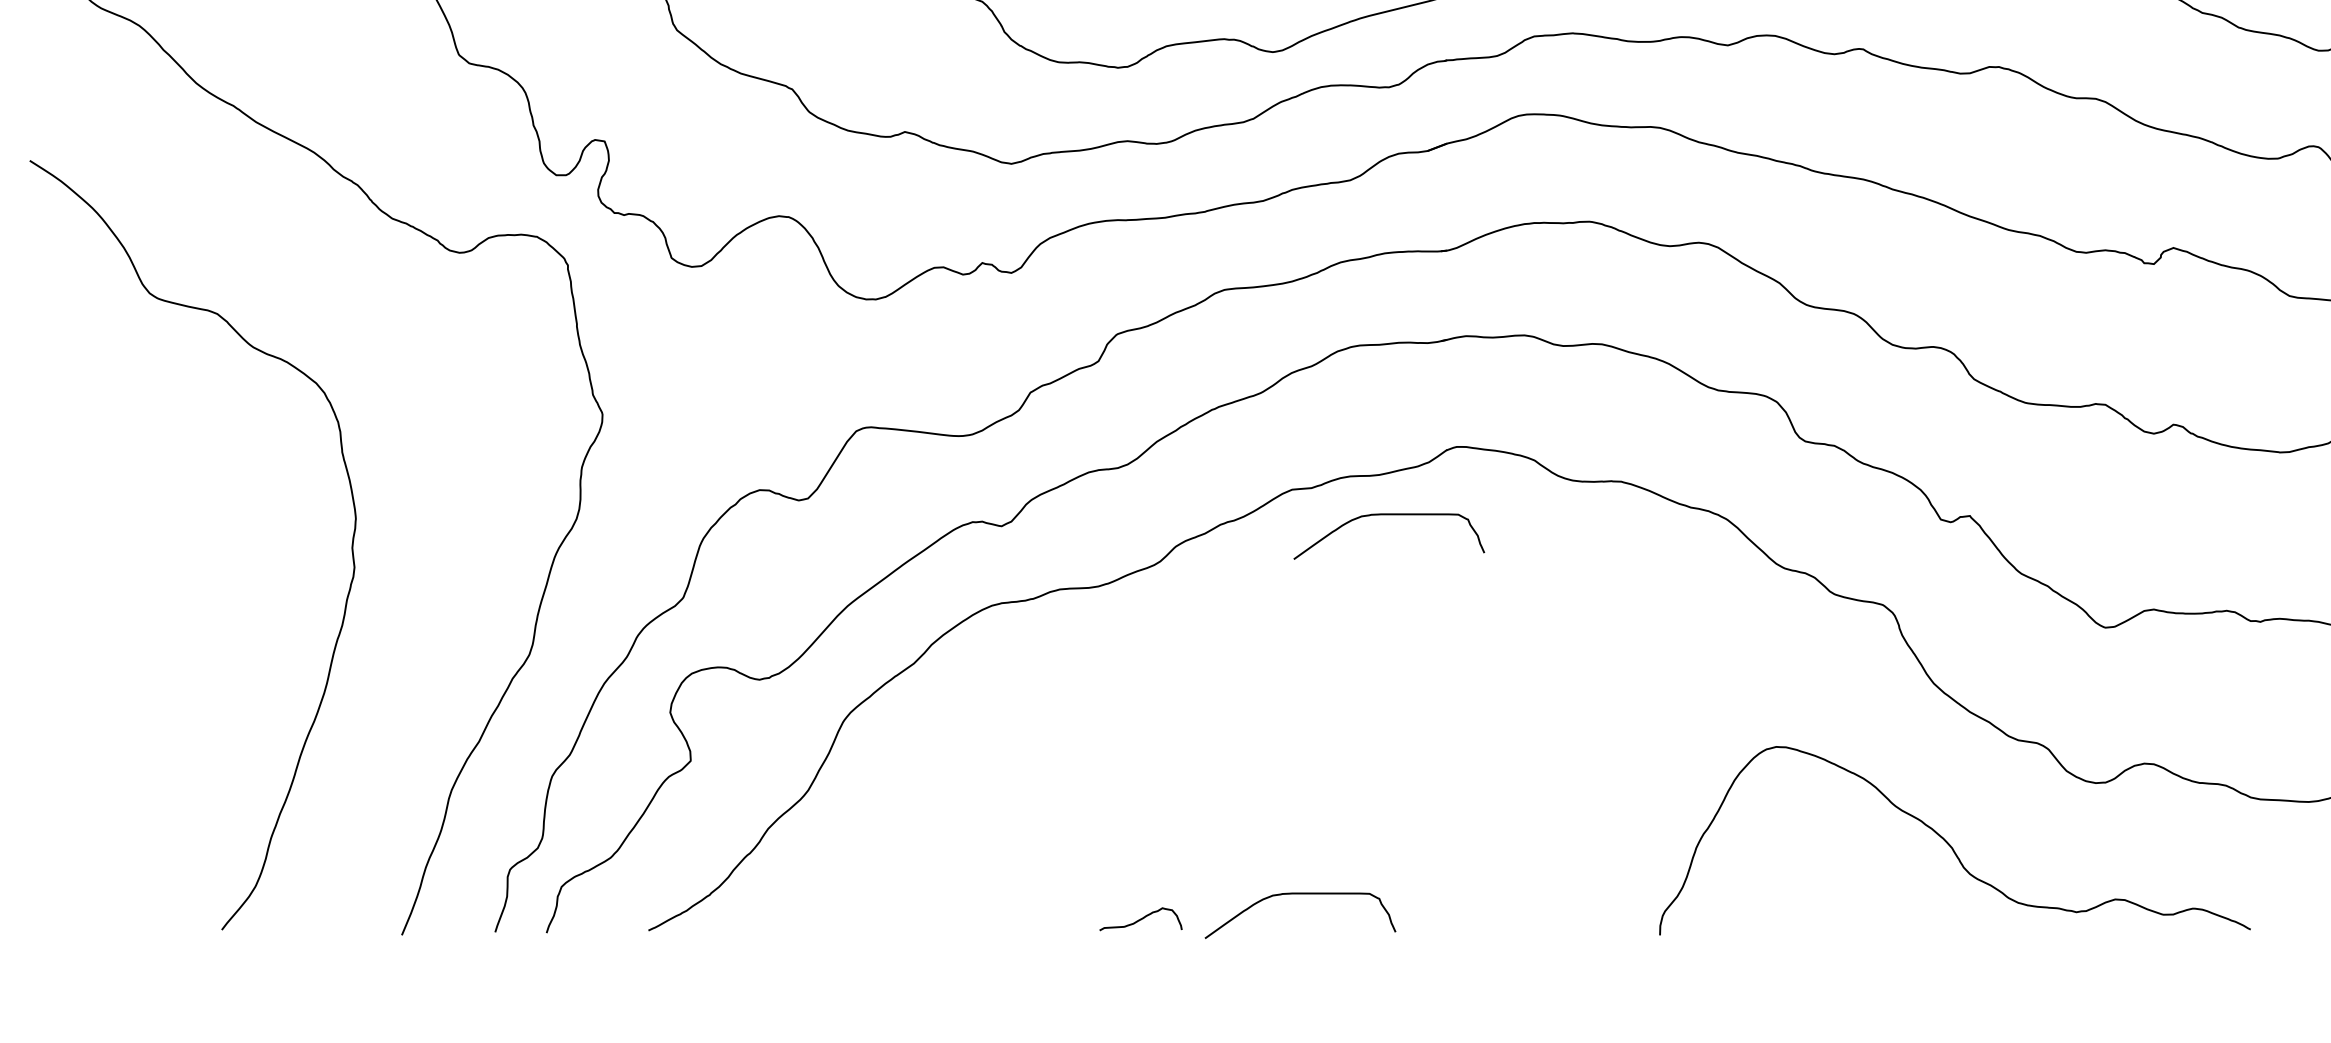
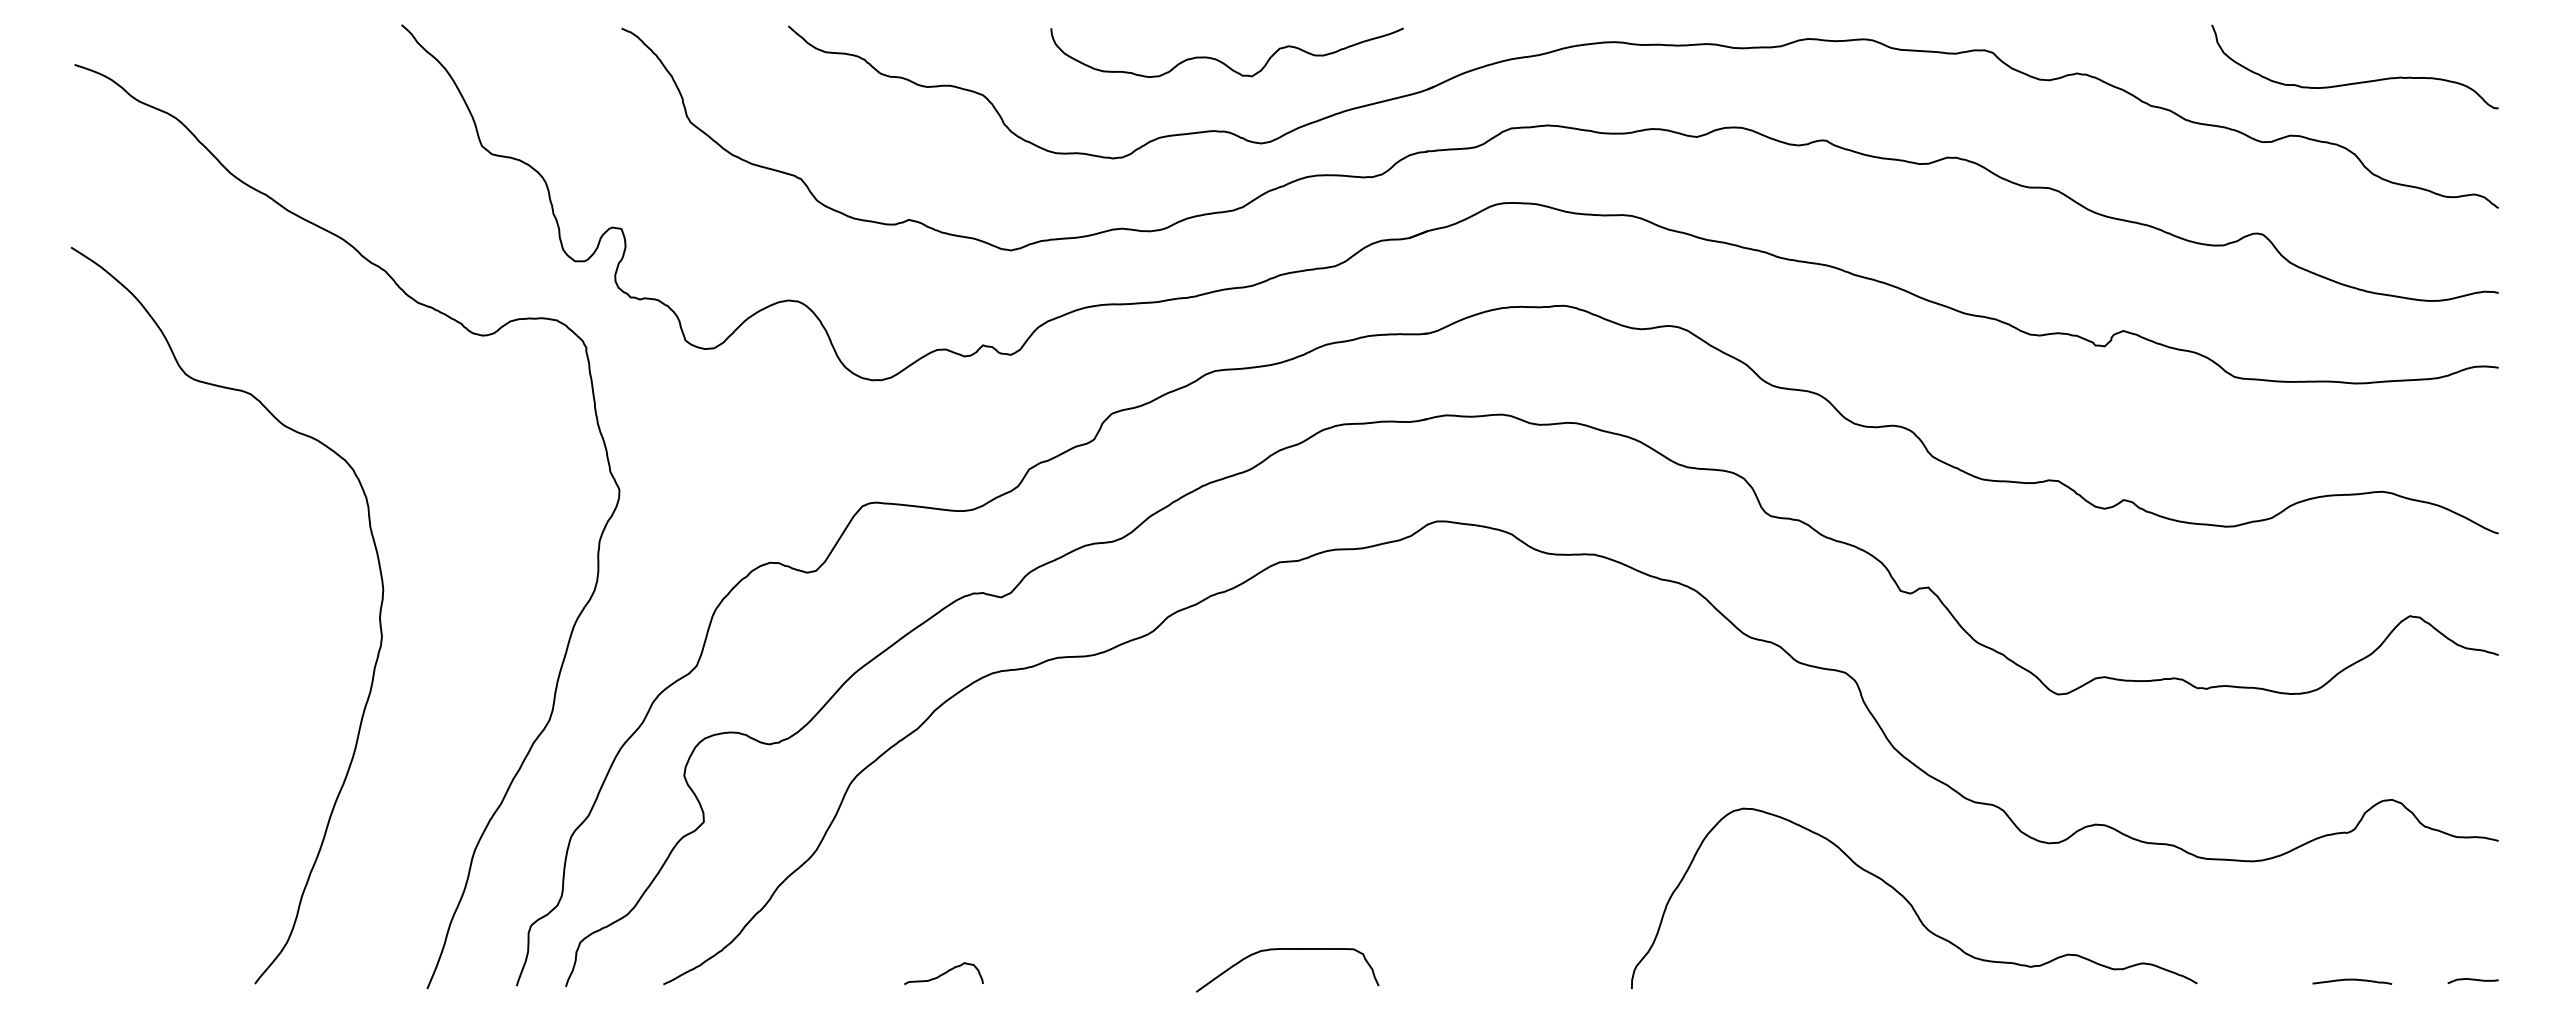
curve: (1389, 514) -> (1372, 586), removed
curve: (1140, 919) -> (943, 973), moved

